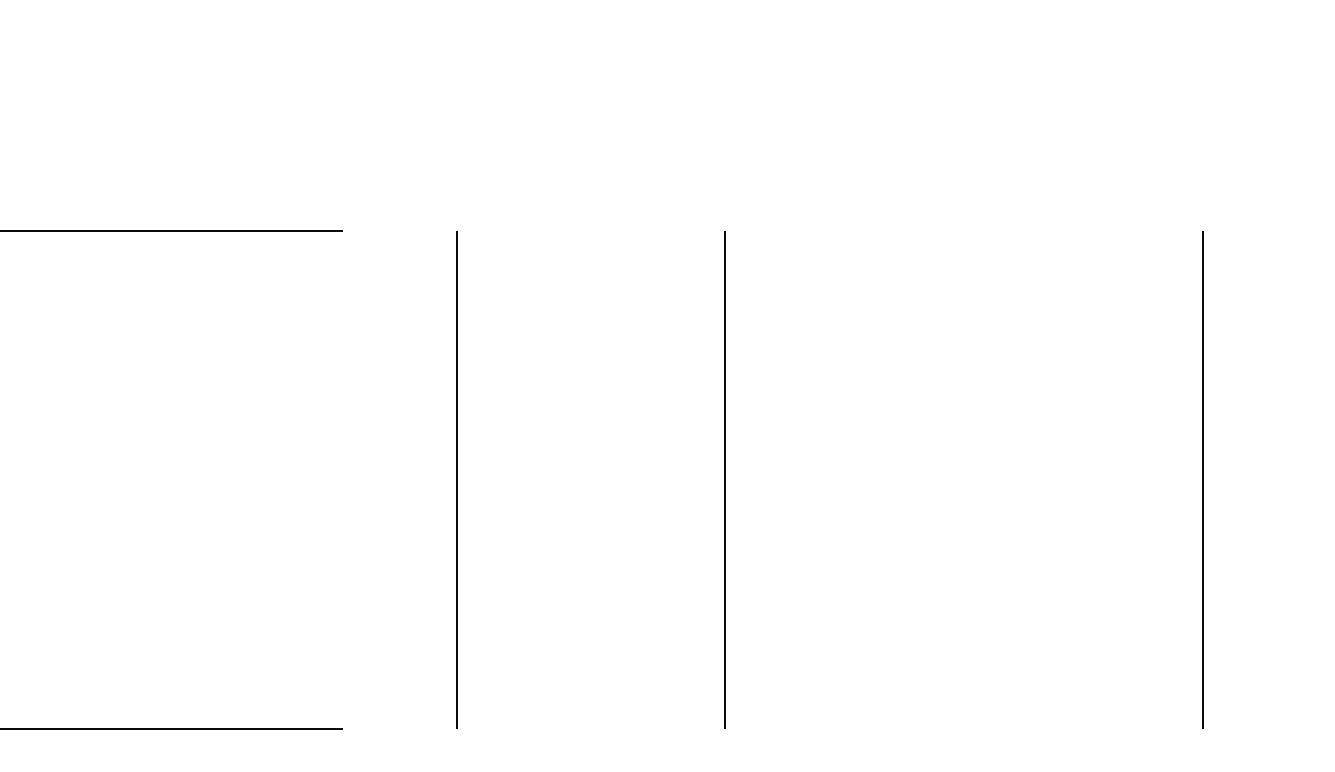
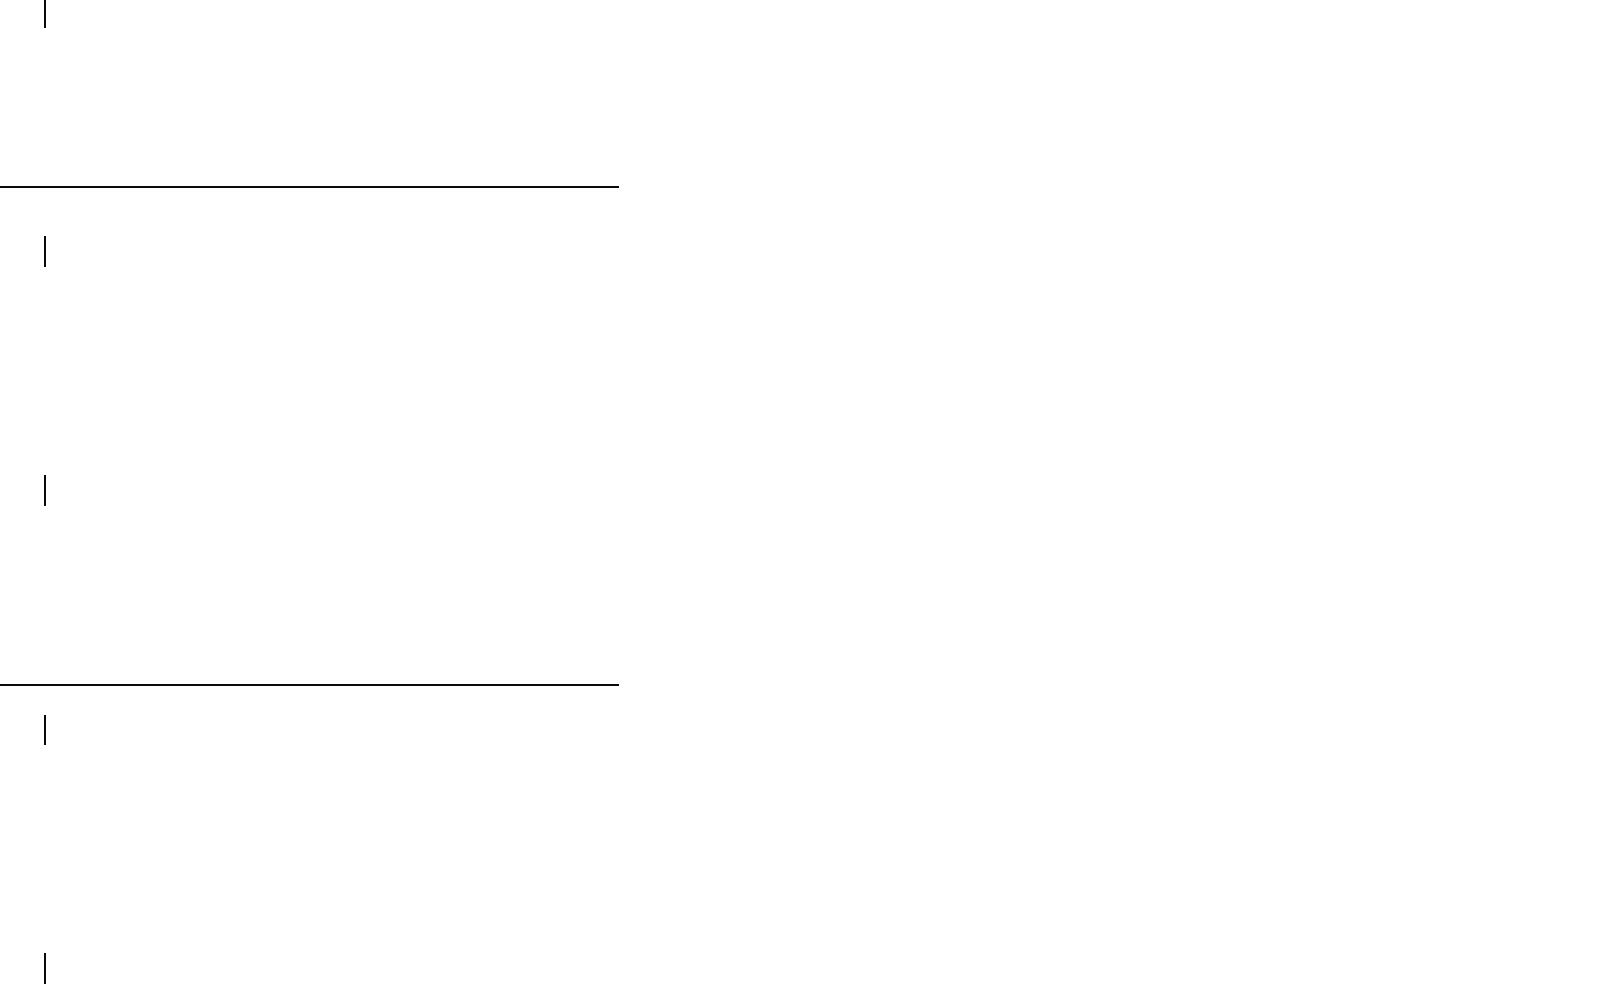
line: (456, 479) -> (733, 435), removed
line: (724, 479) -> (1001, 435), removed
line: (1202, 479) -> (1479, 435), removed

